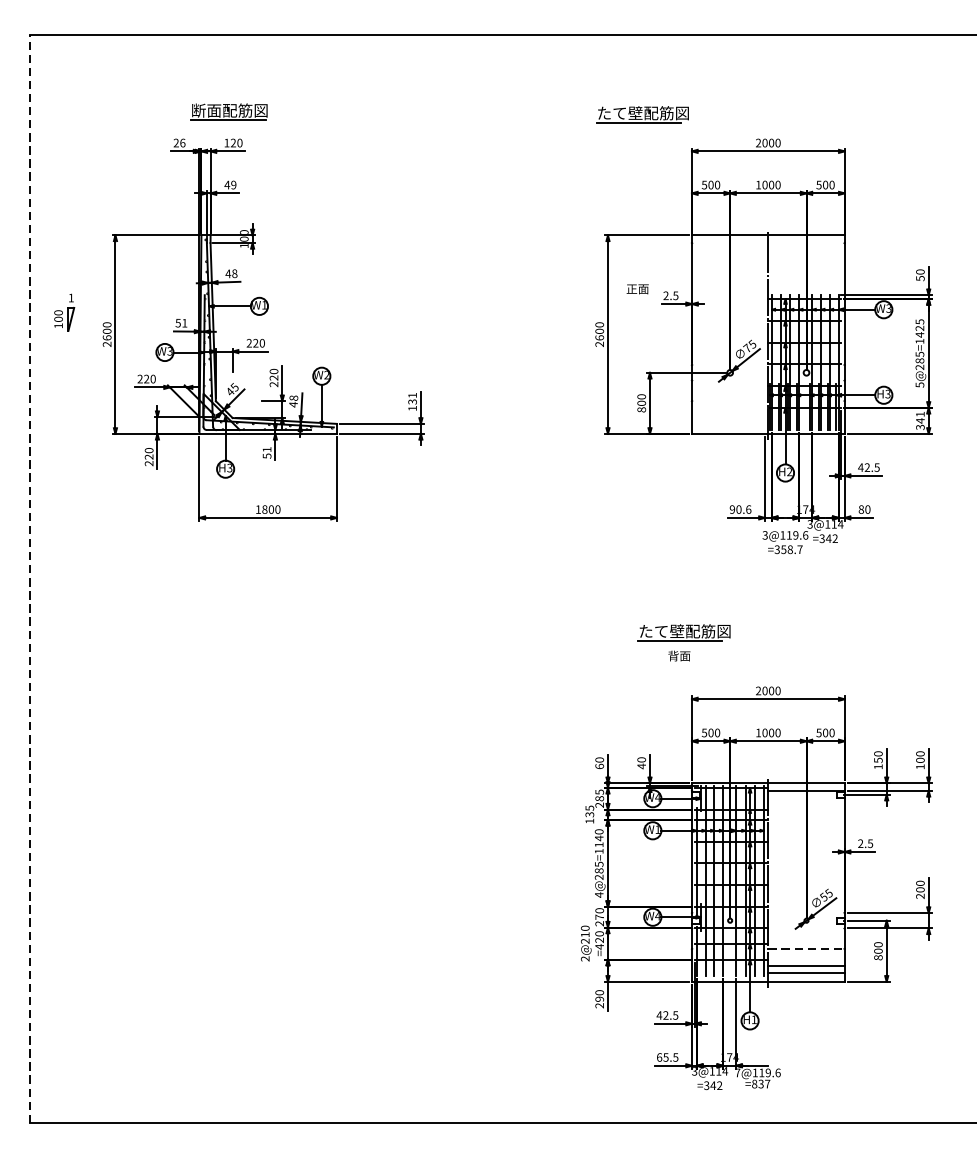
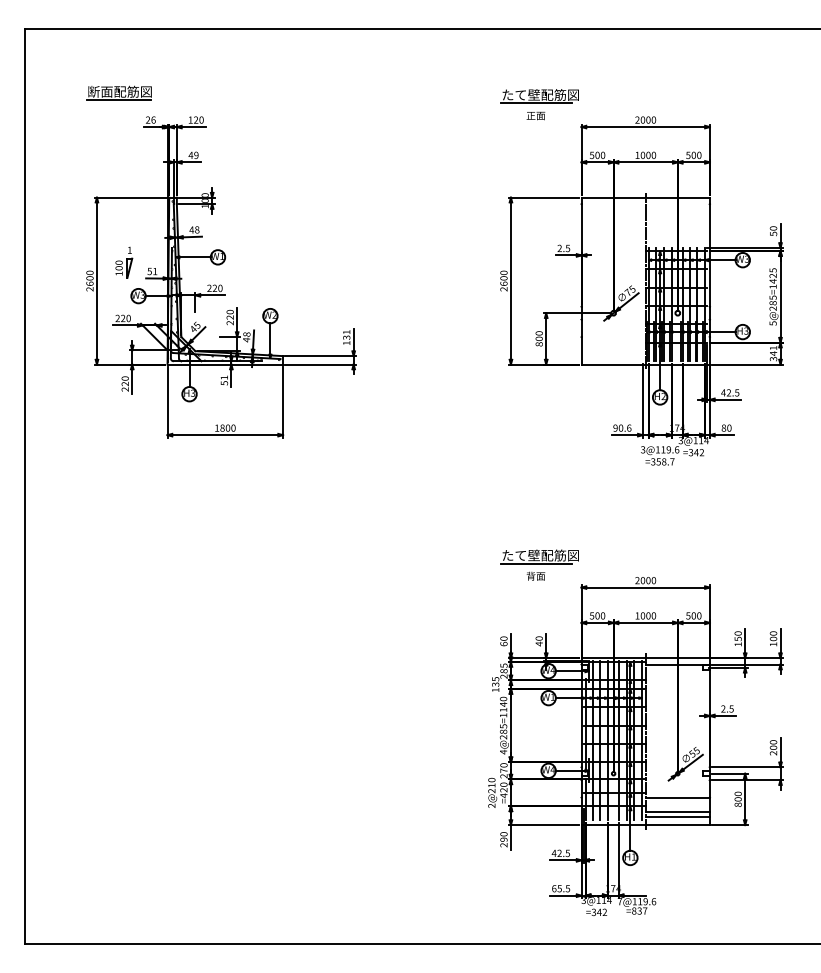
part: (227, 111) -> (118, 92), moved
text: (637, 288) -> (535, 115), moved
part: (64, 312) -> (124, 262), moved
line: (29, 579) -> (24, 486), dashed -> solid
part: (683, 642) -> (539, 564), moved
line: (807, 948) -> (678, 797), dashed -> solid

